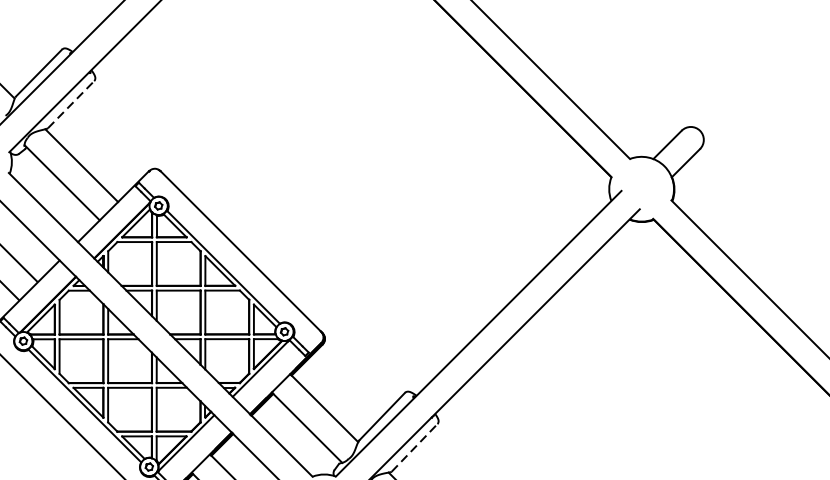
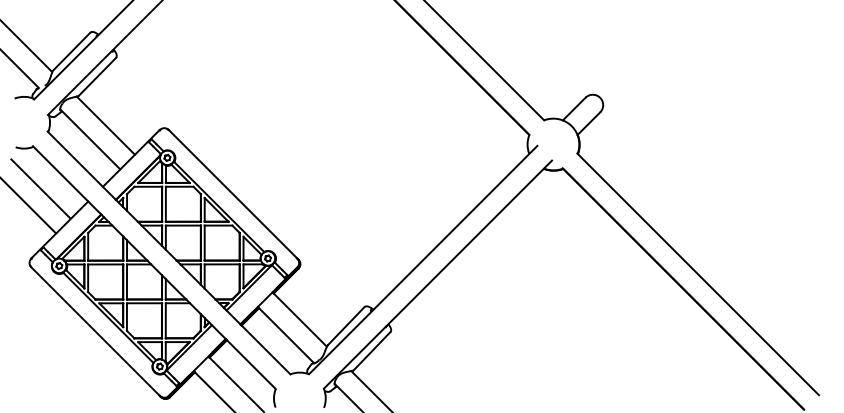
line: (71, 104) -> (97, 76), dashed -> solid
line: (415, 446) -> (372, 350), dashed -> solid

